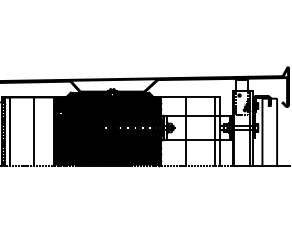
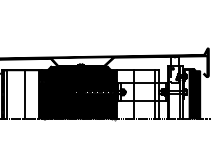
fill: (269, 132) -> (194, 95), added

